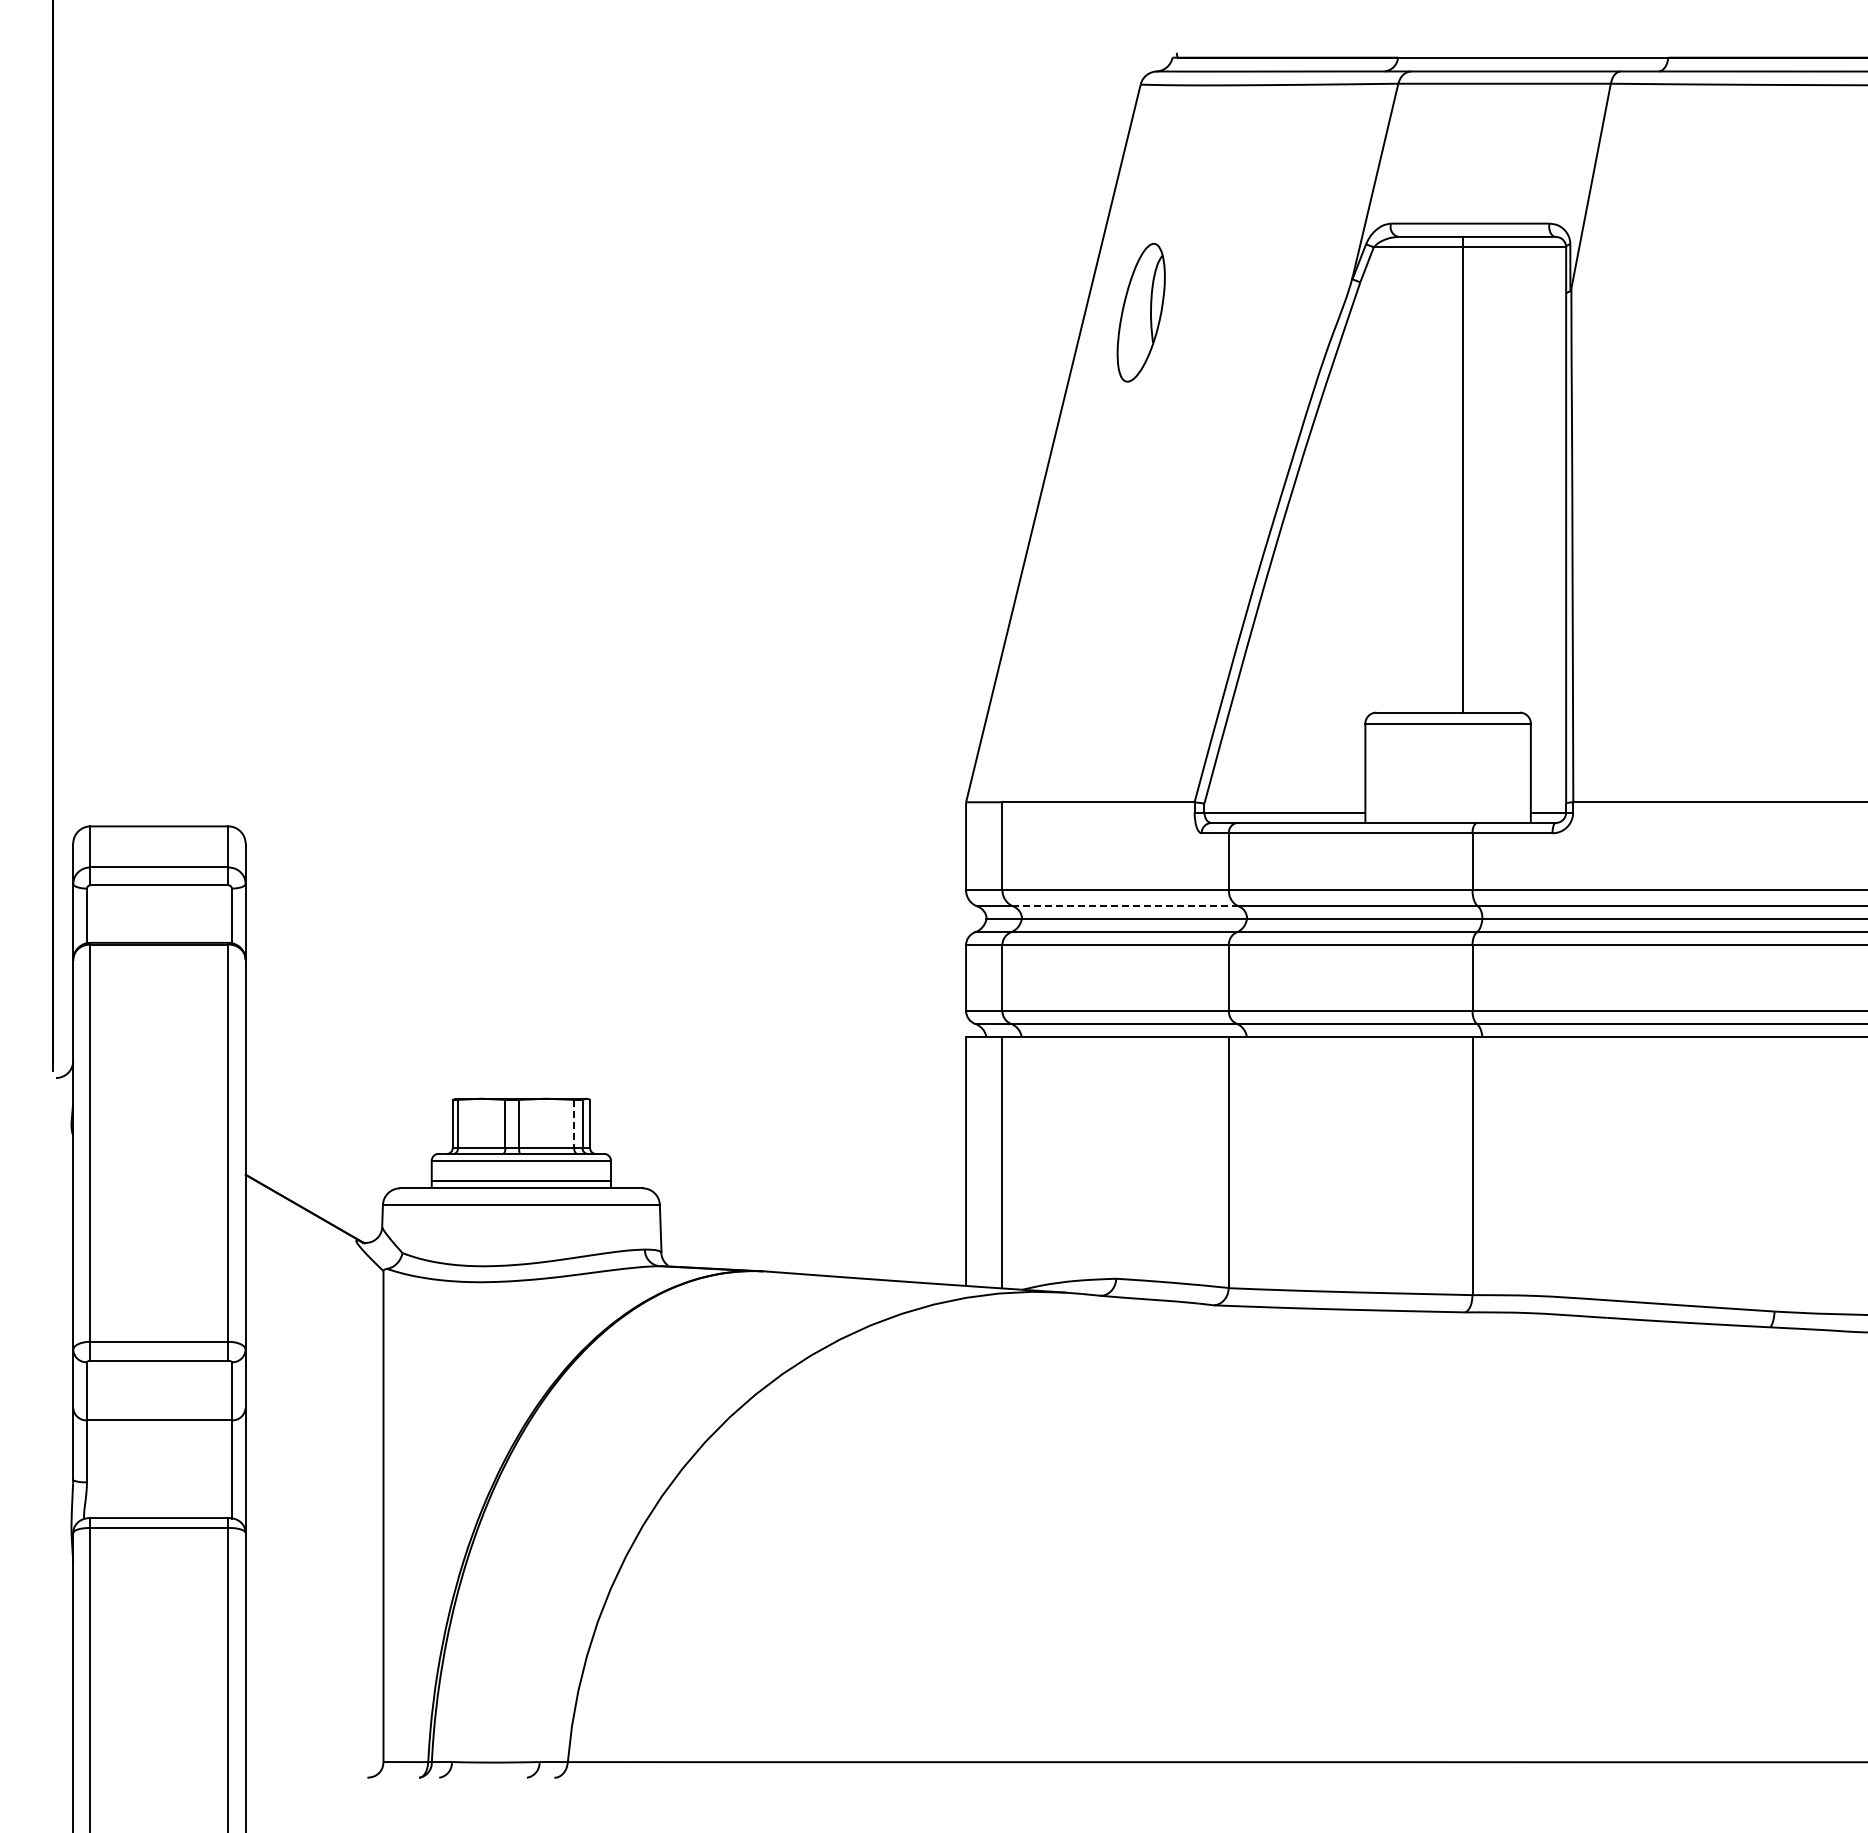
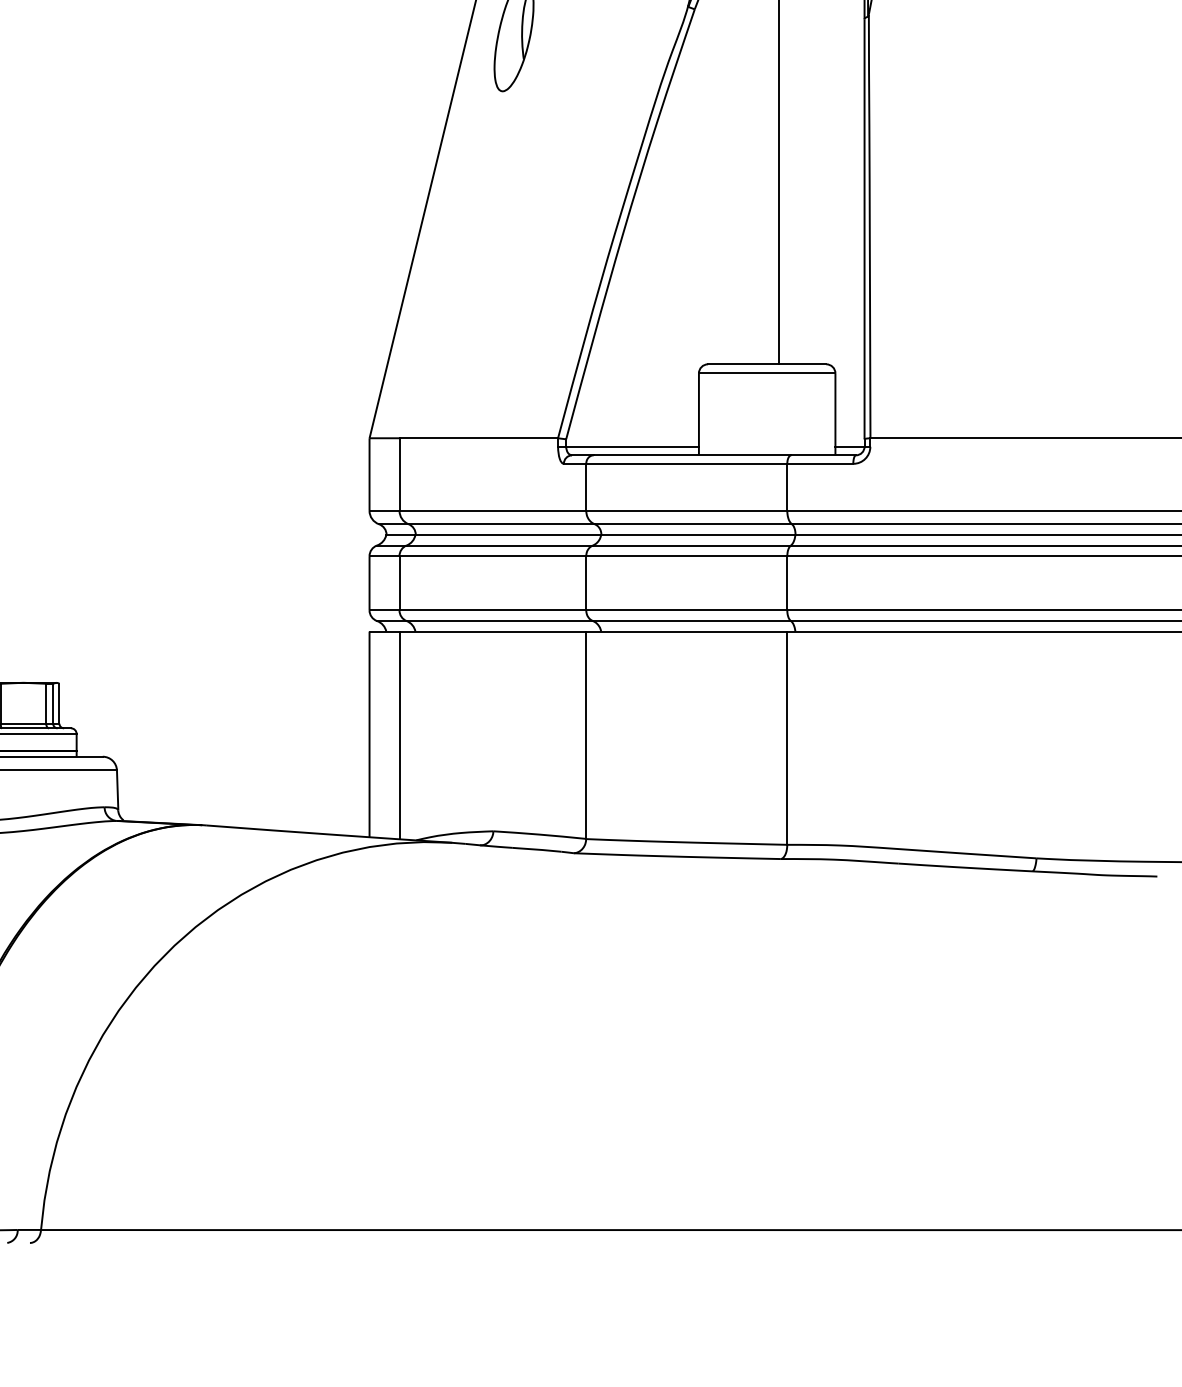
line: (1126, 906) -> (501, 524), dashed -> solid
line: (574, 1124) -> (46, 704), dashed -> solid

